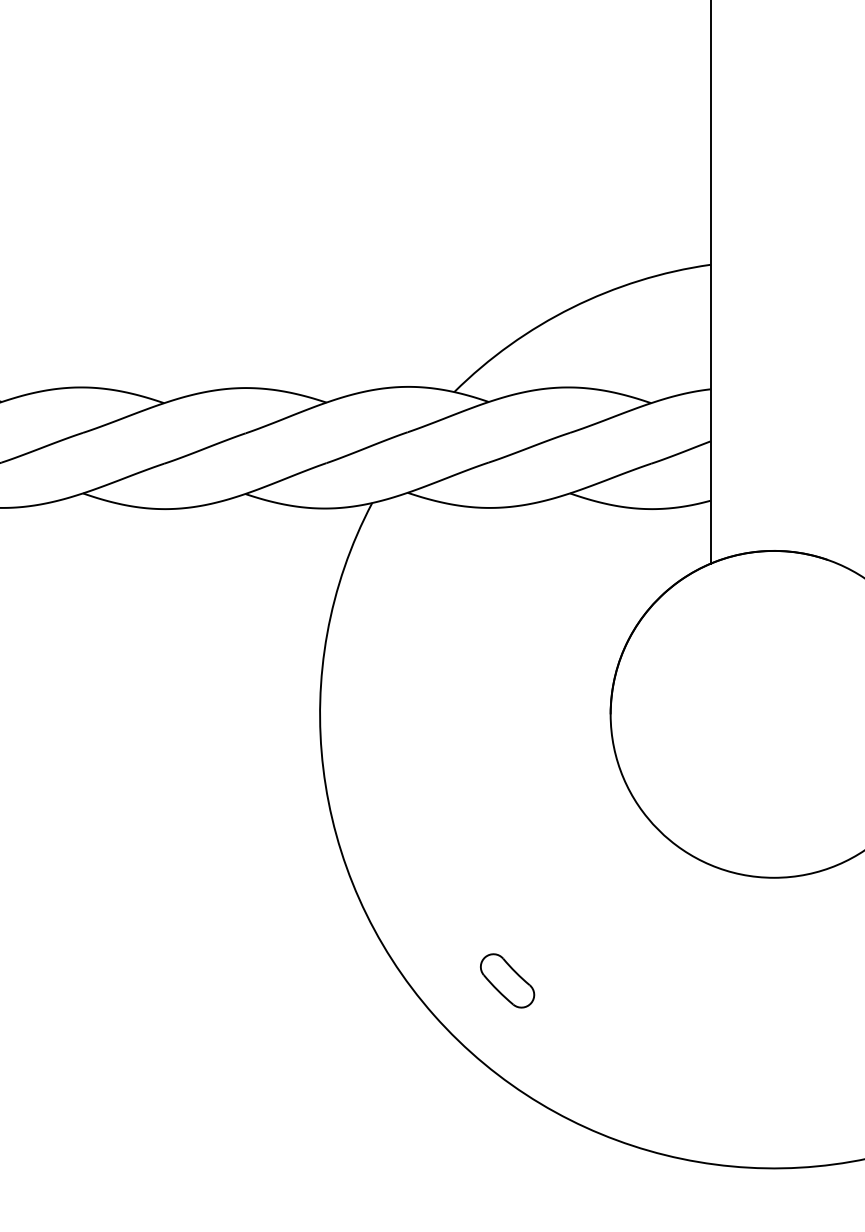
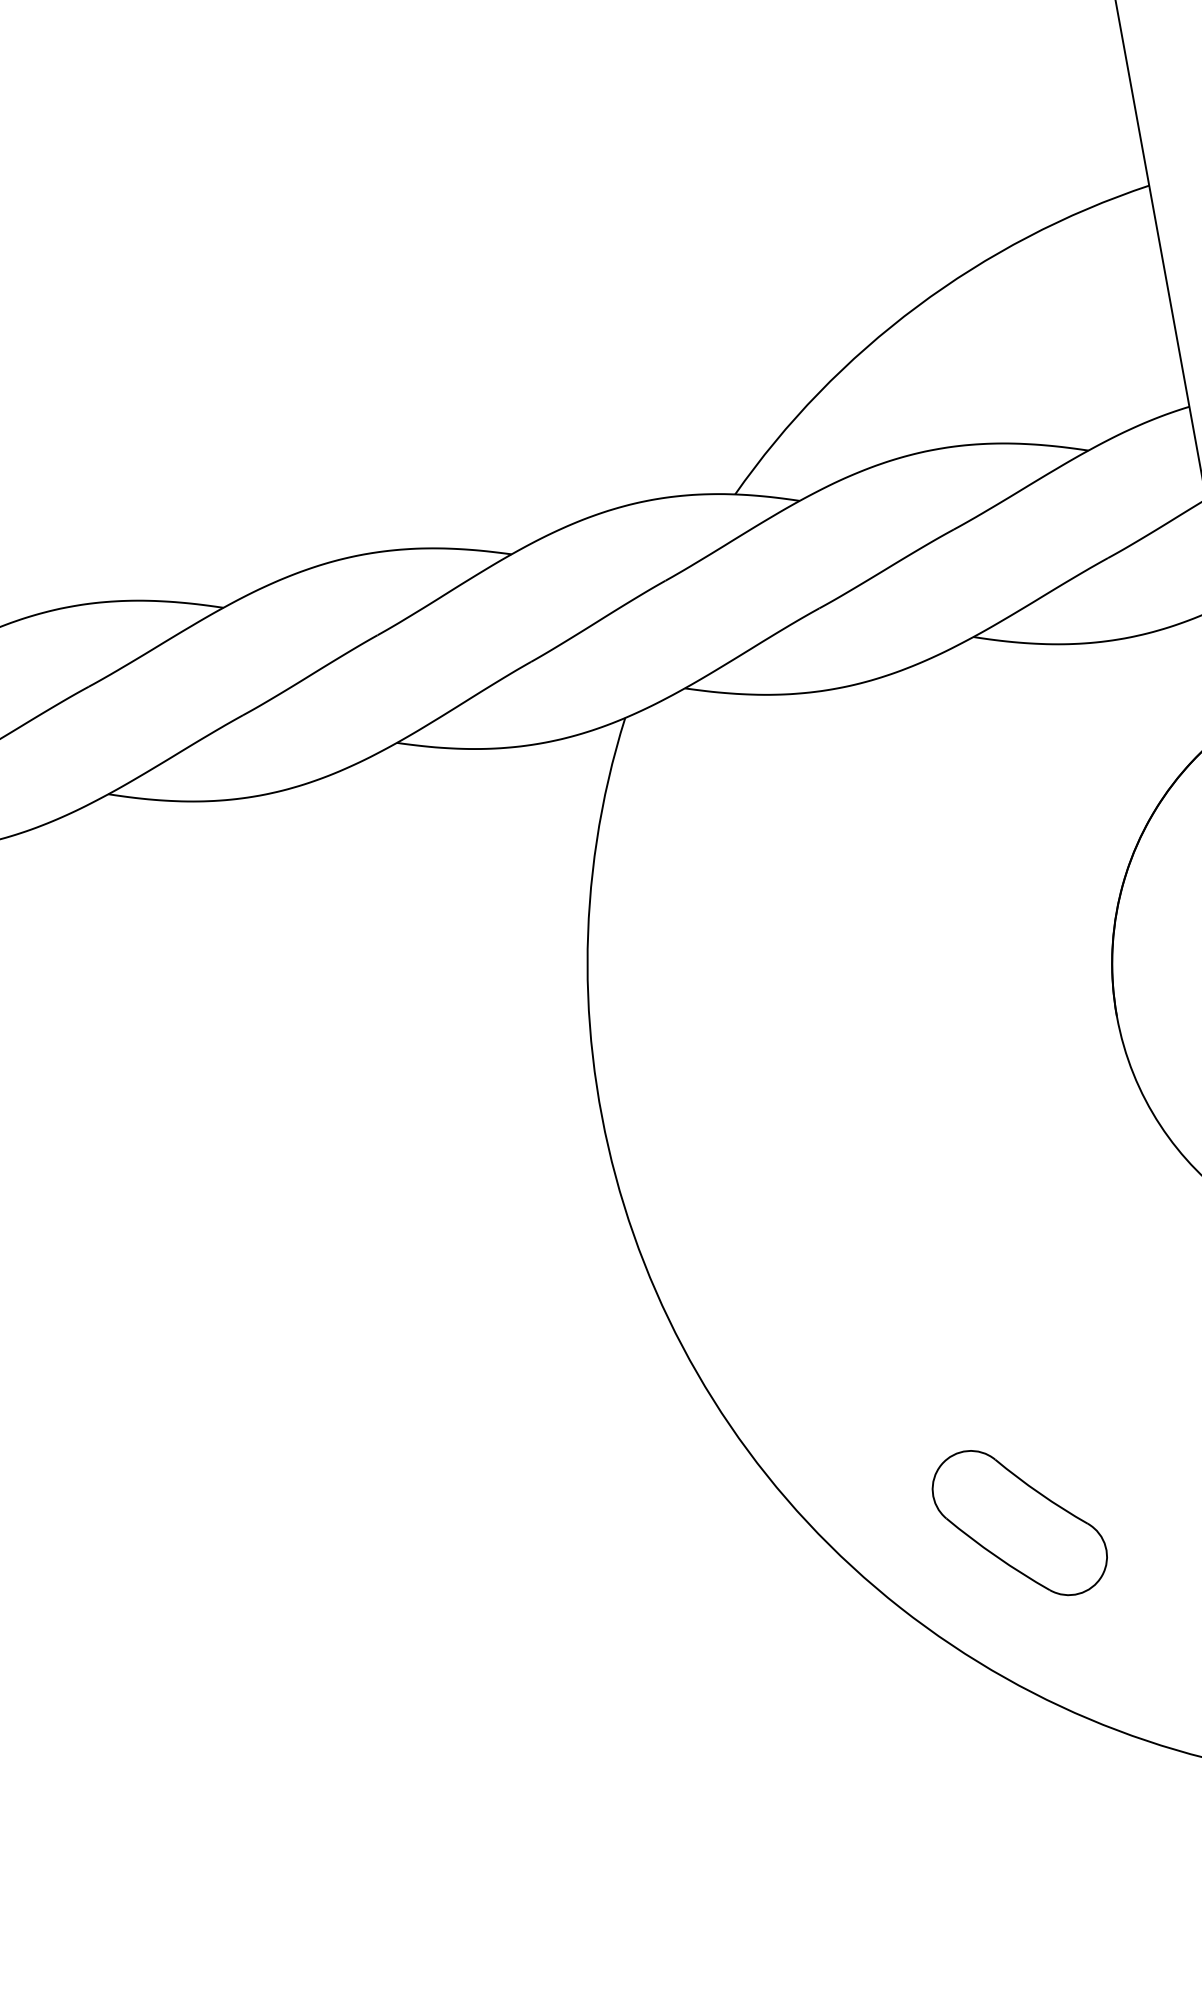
part: (507, 980) -> (1019, 1522), size x1.67

